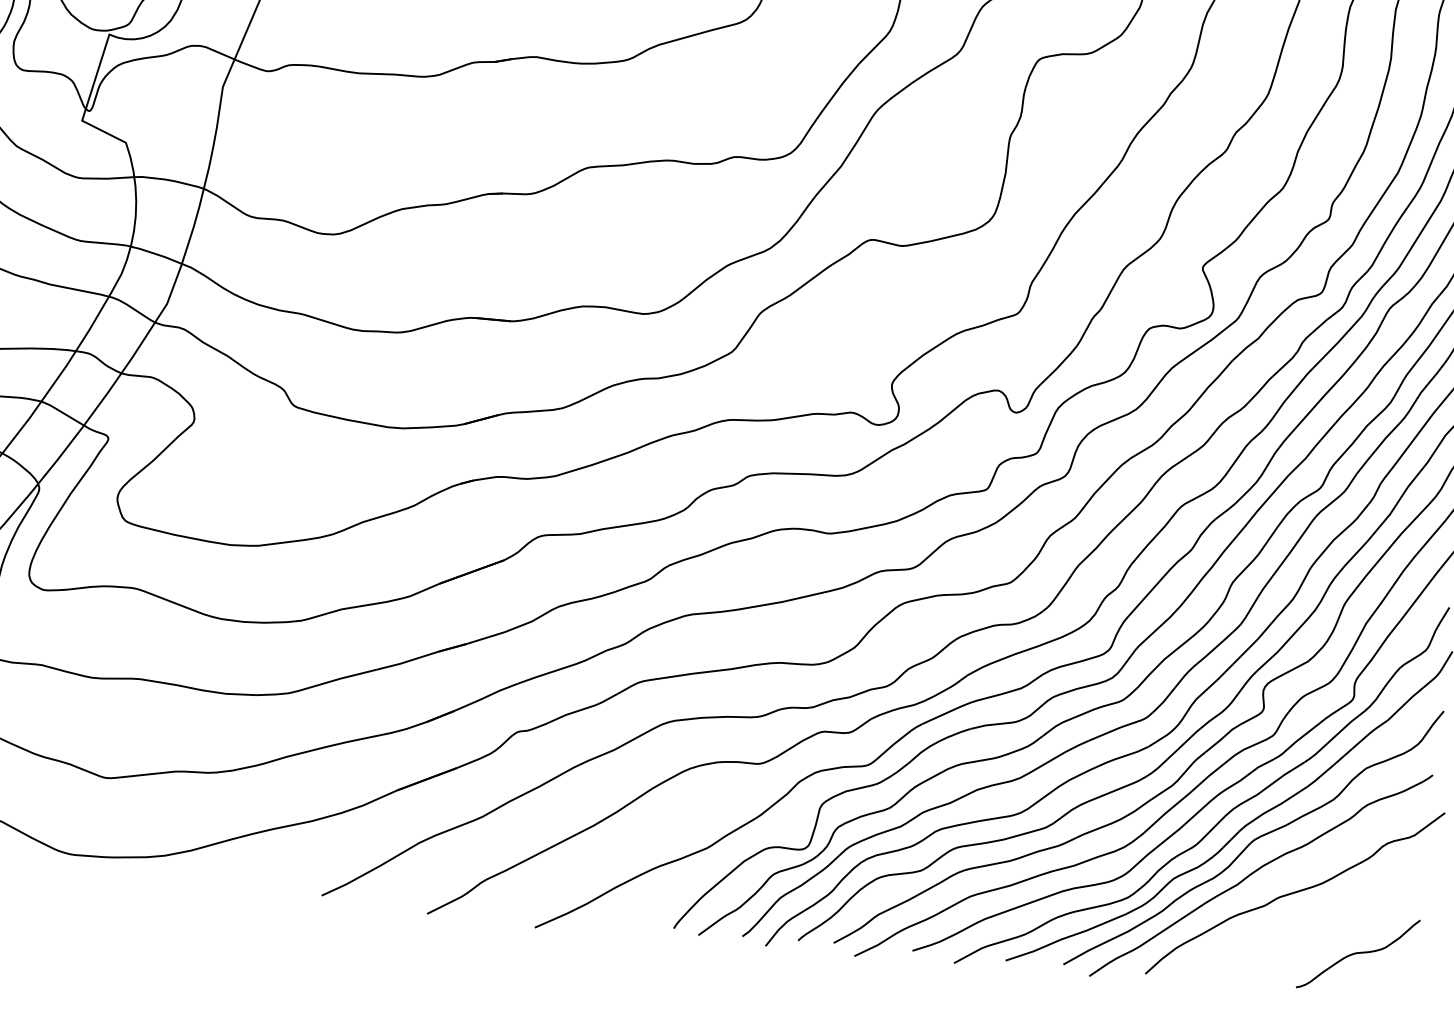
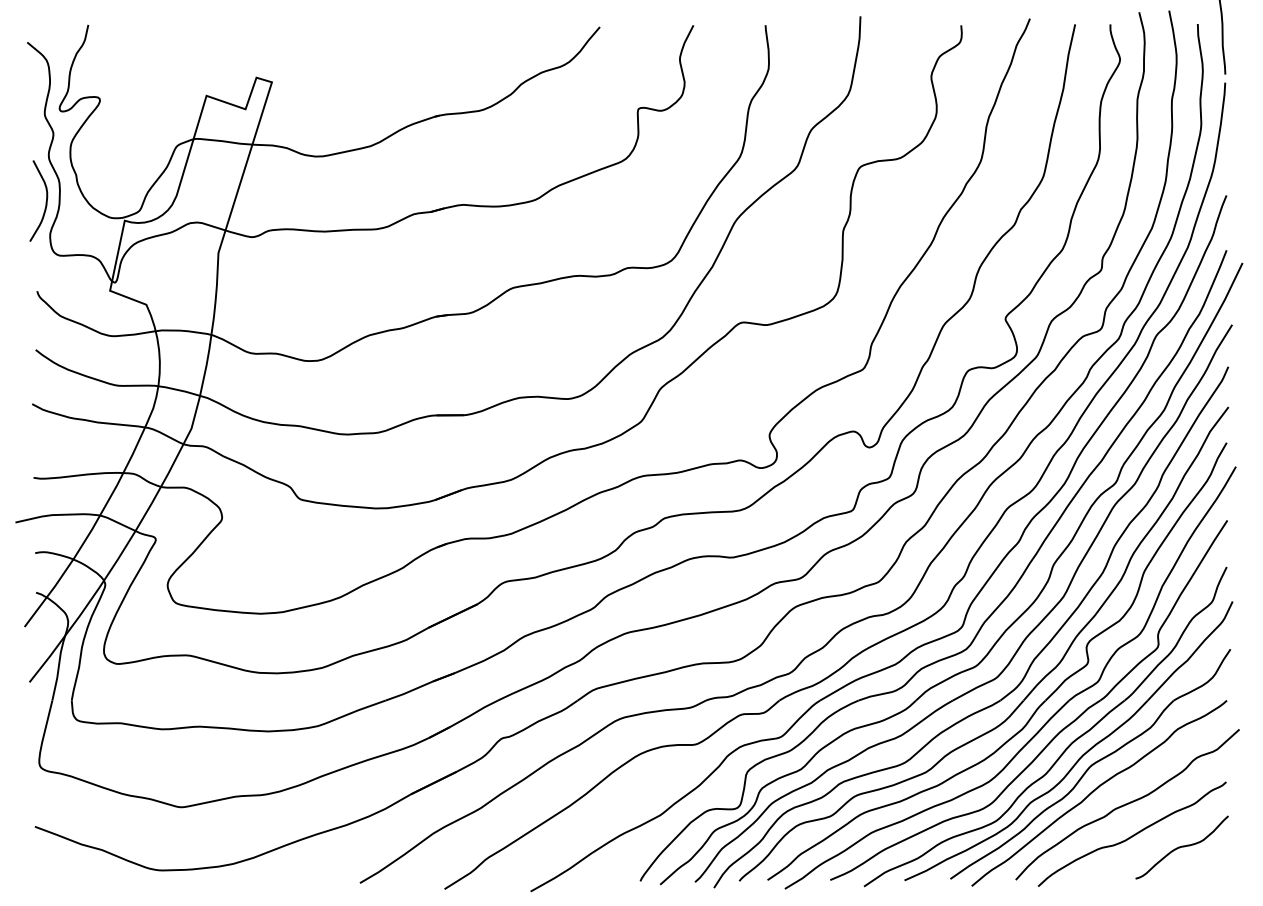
curve: (1296, 932) -> (1131, 835), added

